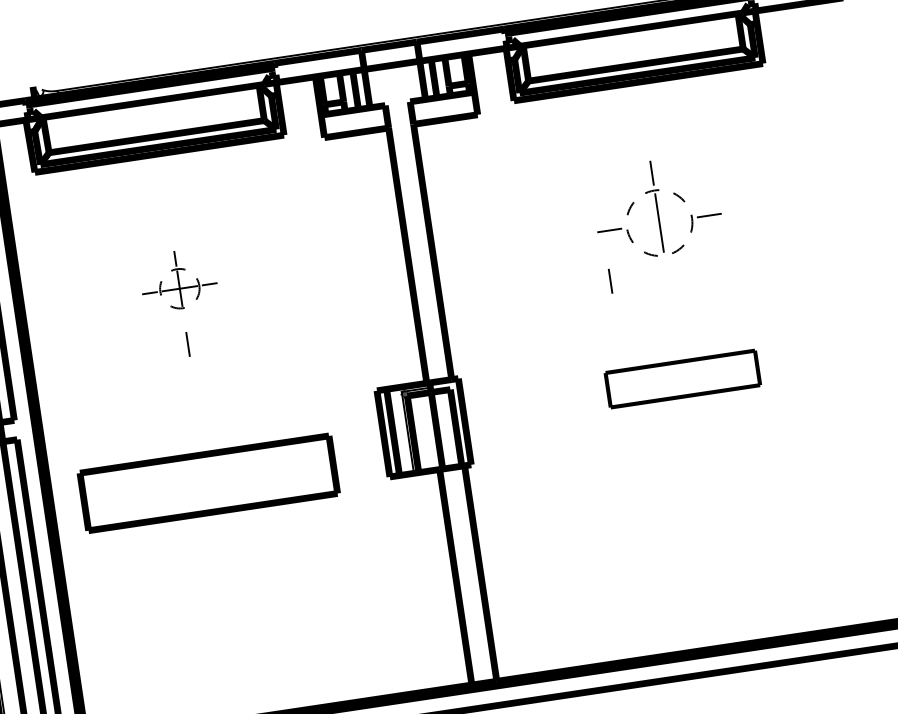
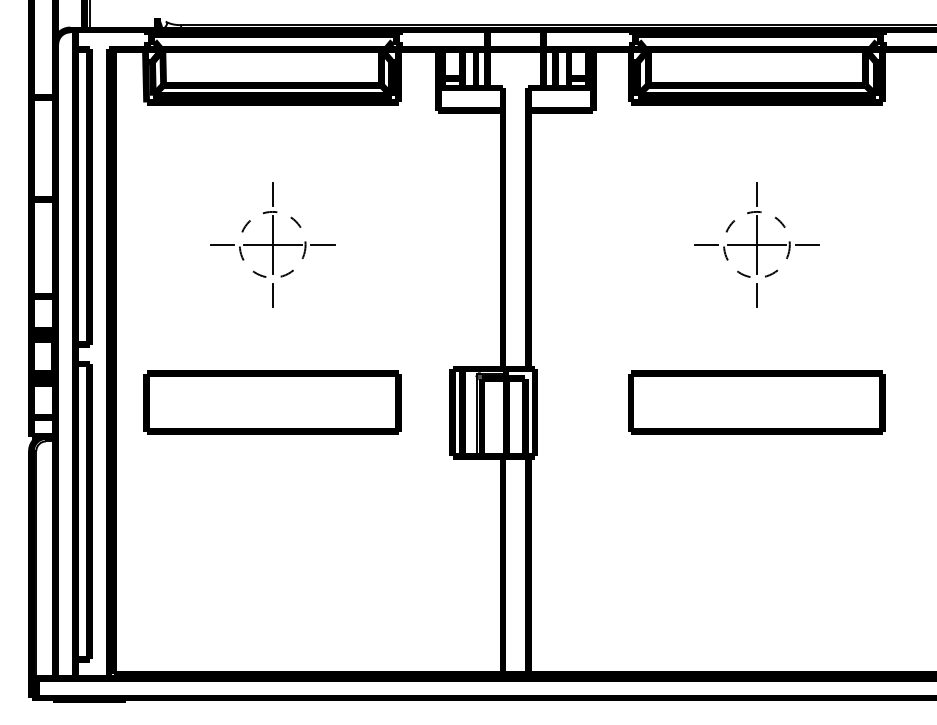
line: (659, 222) -> (756, 244), added
part: (178, 279) -> (272, 229), size x1.67
line: (610, 281) -> (756, 295), moved
part: (682, 379) -> (756, 402), size x1.67
part: (208, 483) -> (272, 402), moved

